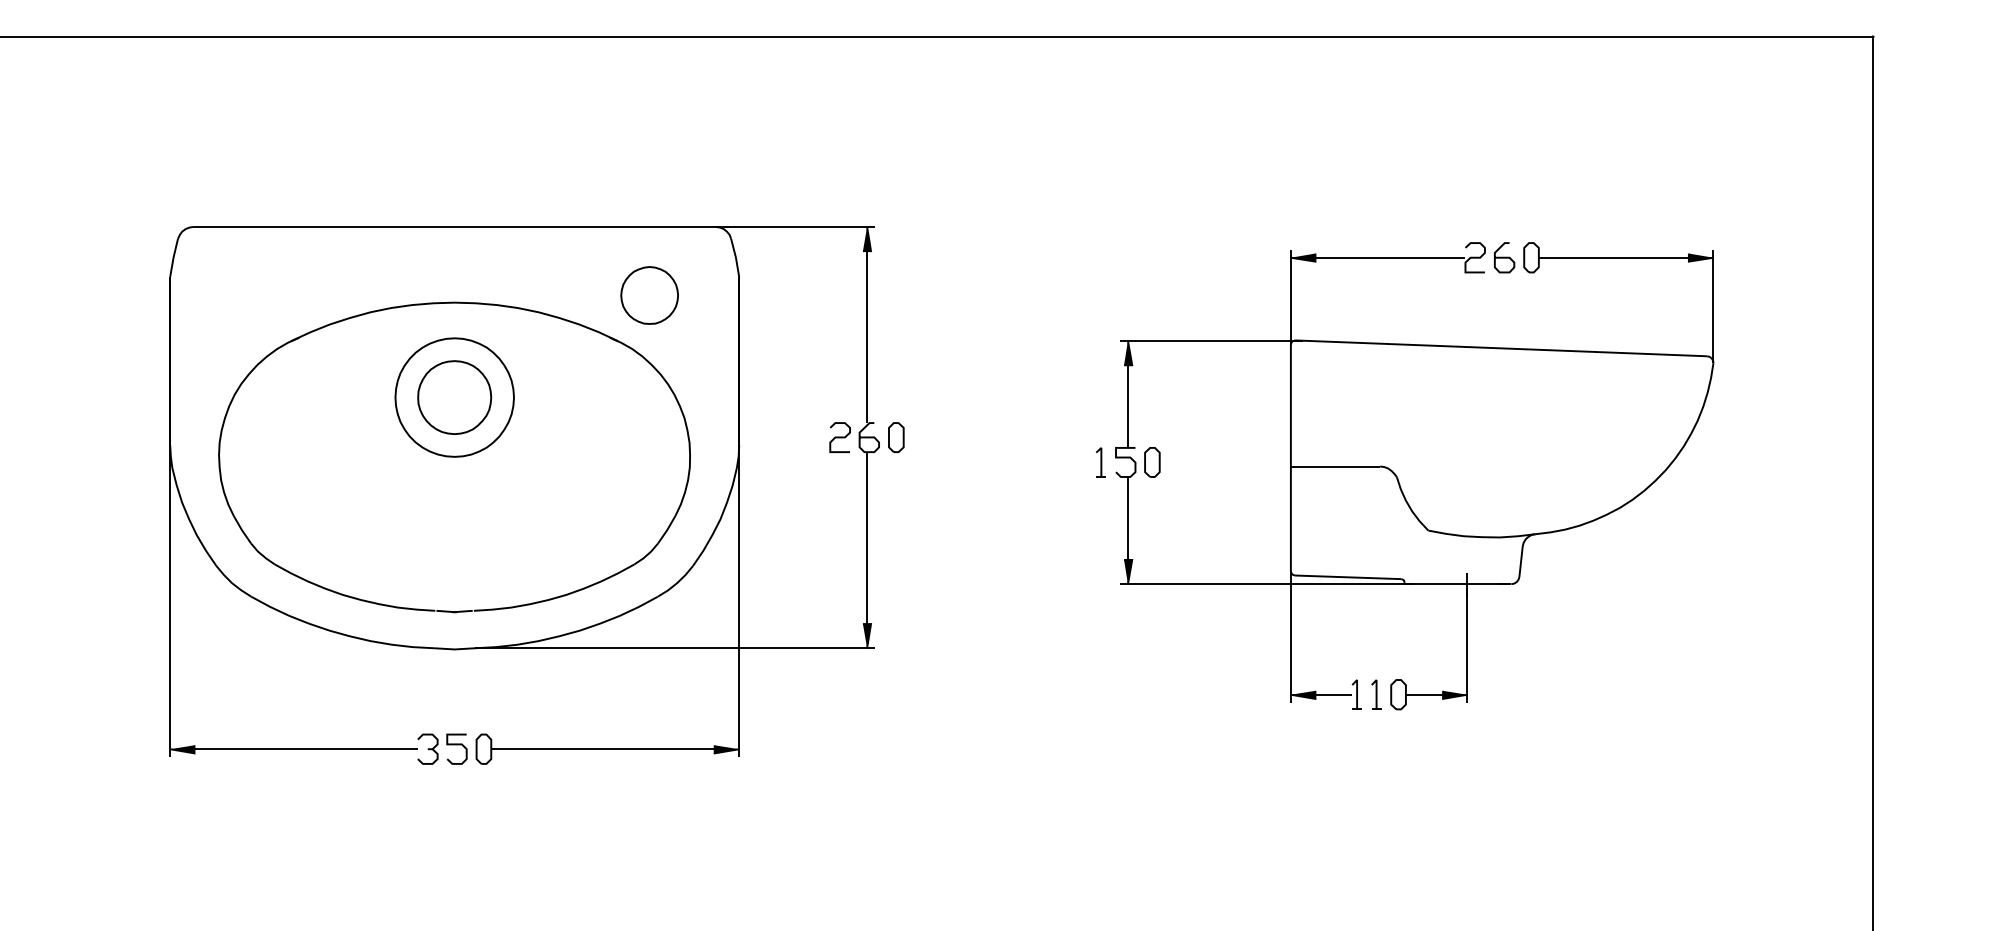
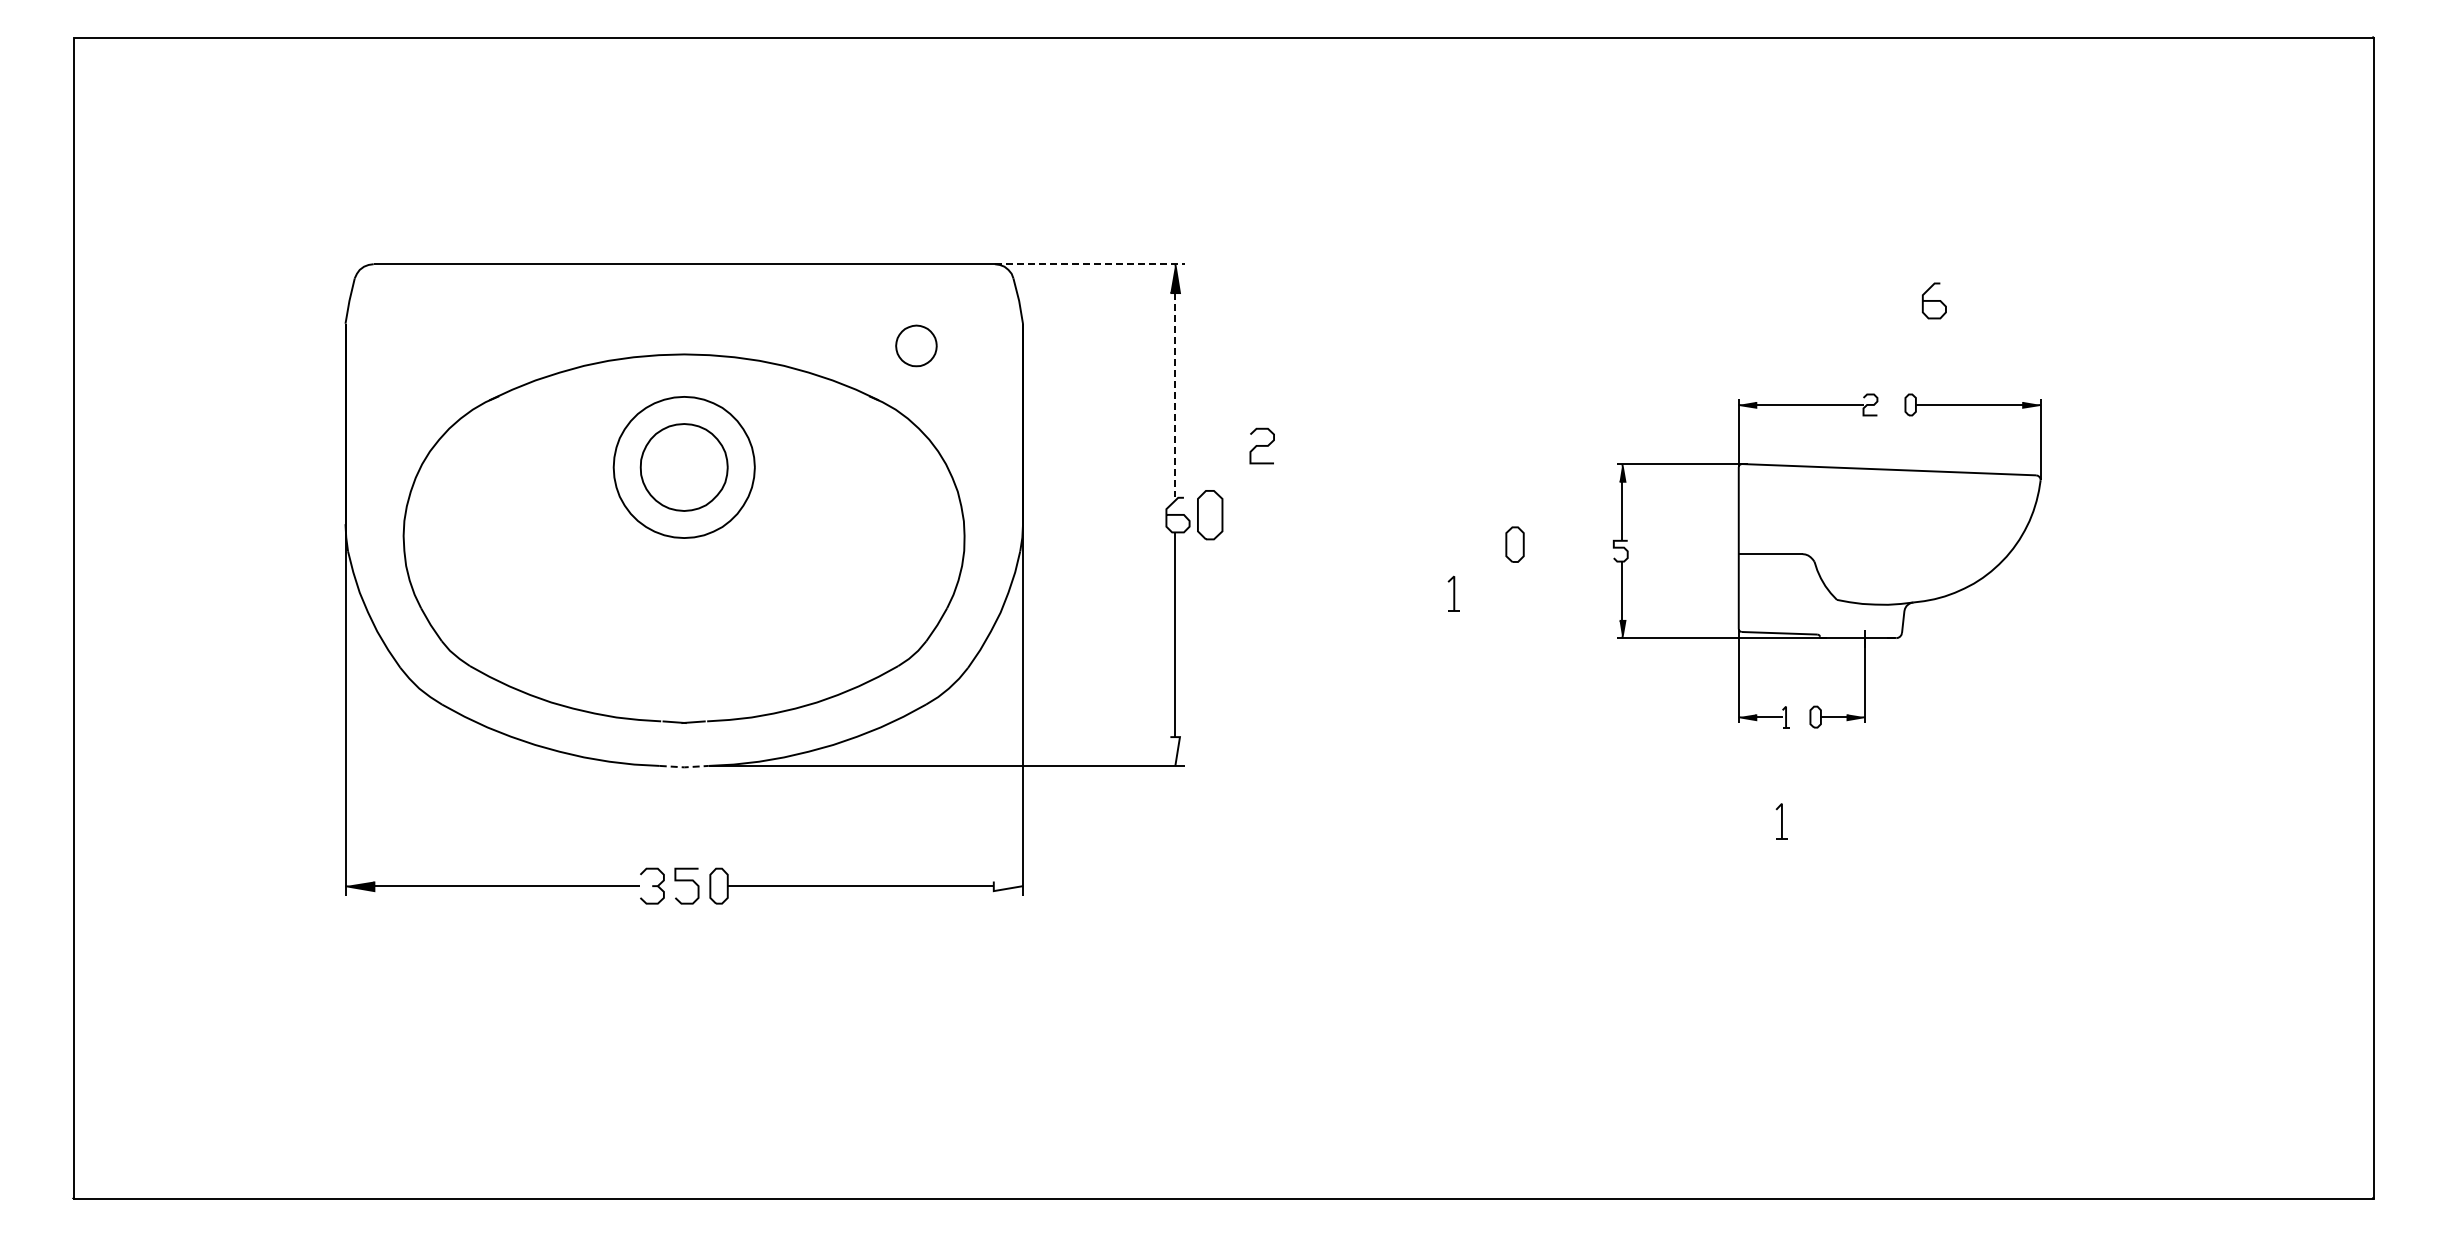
line: (795, 227) -> (1090, 264), solid -> dashed
part: (649, 295) -> (916, 345), size x0.6
line: (867, 337) -> (1175, 395), solid -> dashed
curve: (839, 437) -> (1261, 445), moved
part: (895, 437) -> (1209, 514), size x1.4
part: (1100, 462) -> (1453, 593), moved
part: (1413, 475) -> (1826, 560), size x0.6
fill: (866, 636) -> (1174, 751), removed
line: (454, 649) -> (684, 767), solid -> dashed
fill: (727, 749) -> (1008, 886), removed

